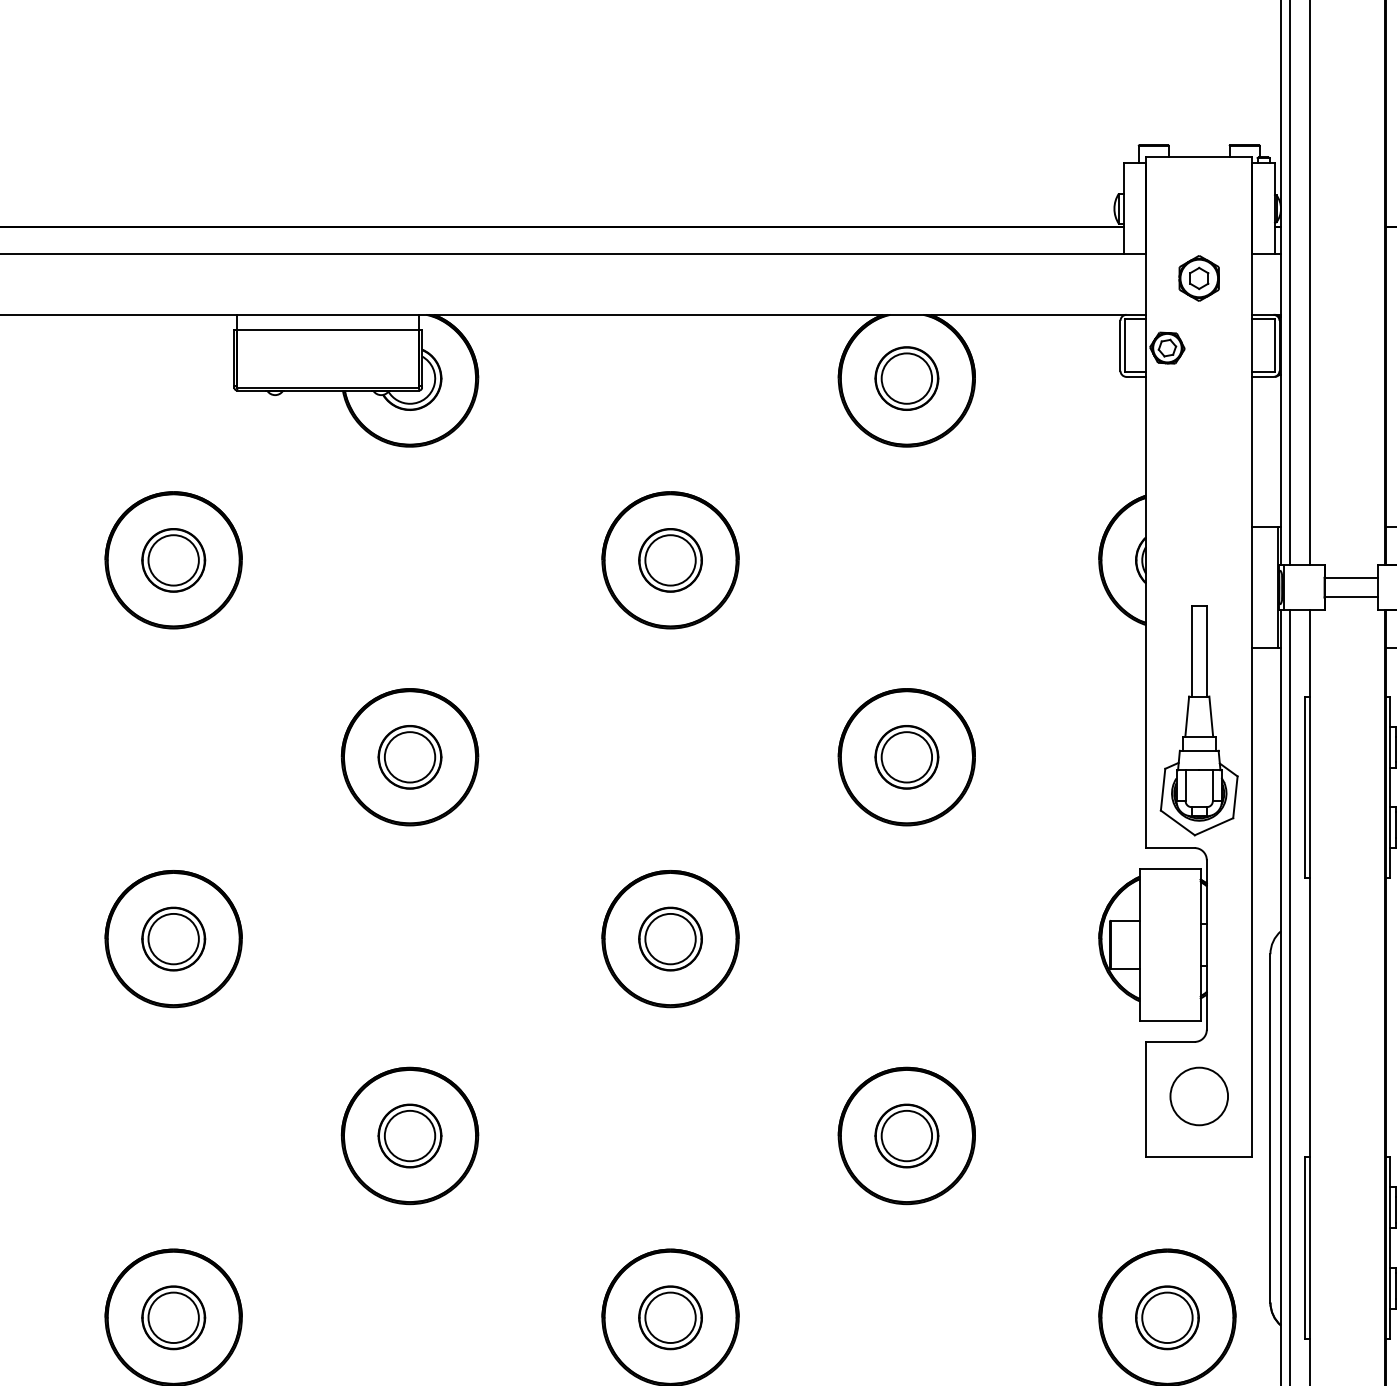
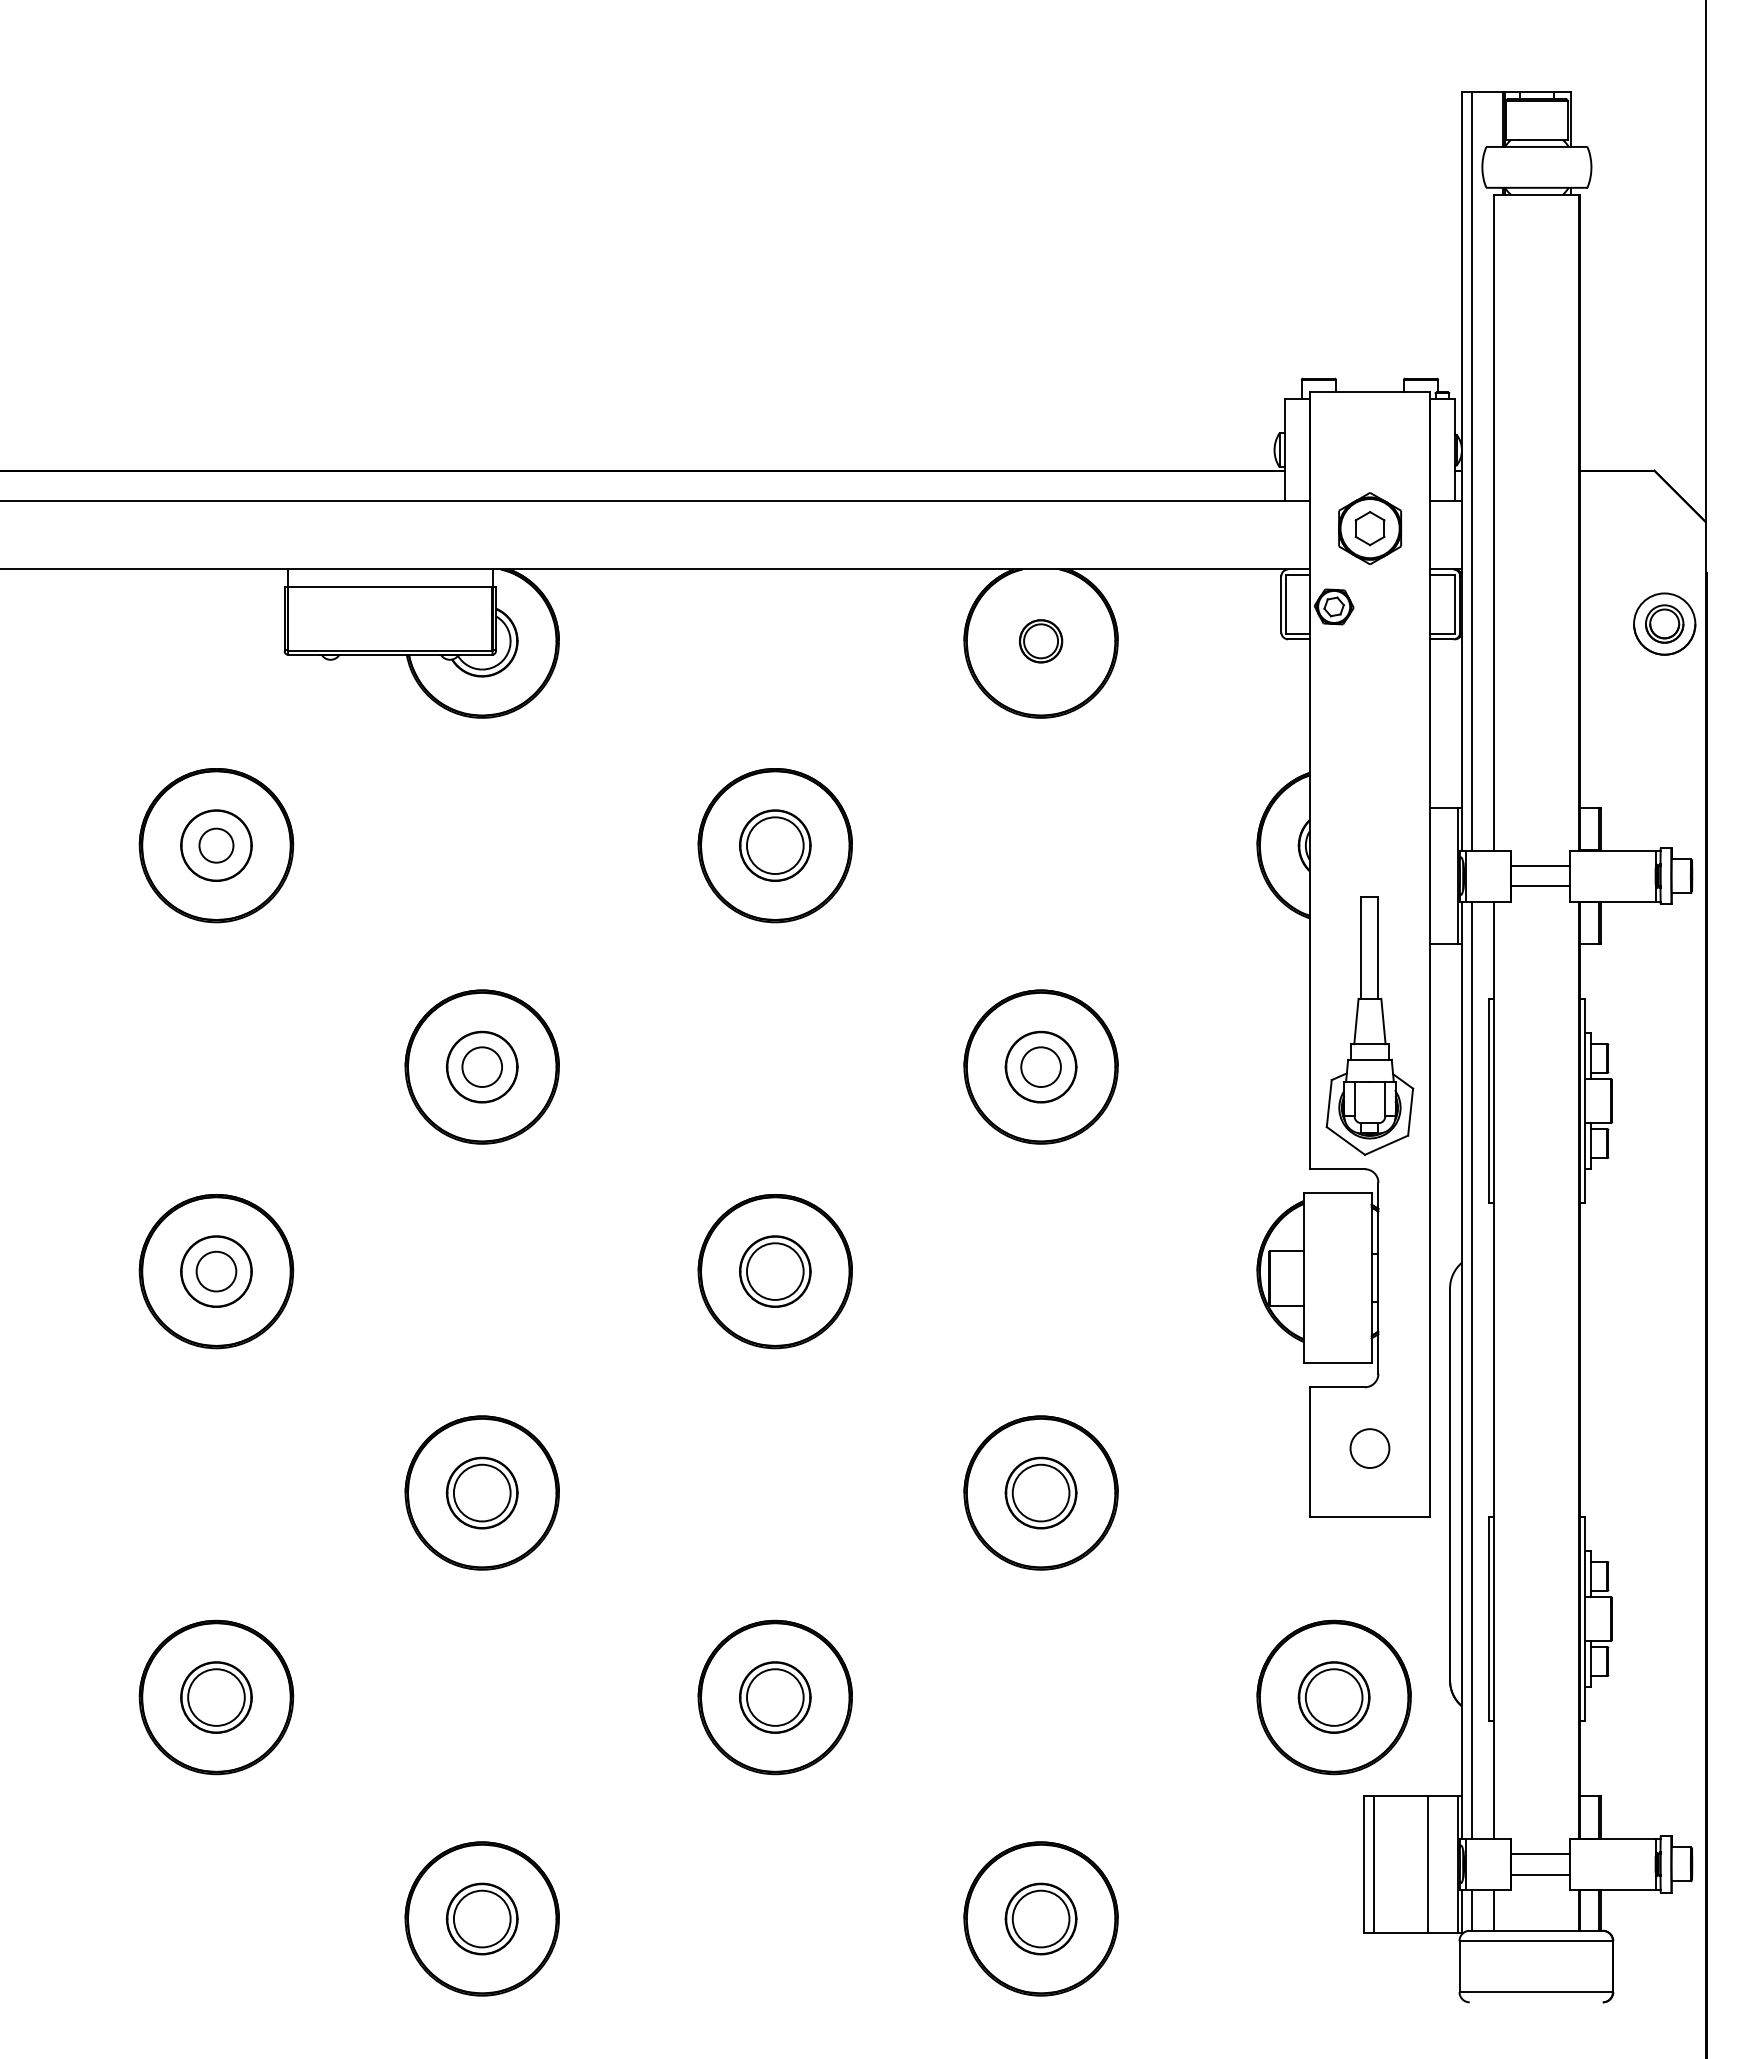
part: (1198, 278) -> (1369, 528), size x1.4
part: (906, 378) -> (1040, 641), size x0.6
circle: (173, 560) -> (216, 845), size x0.6
circle: (409, 756) -> (481, 1066), size x0.7
circle: (906, 756) -> (1040, 1066), size x0.7
circle: (173, 938) -> (216, 1271), size x0.7
circle: (1198, 1096) -> (1369, 1448), size x0.6

